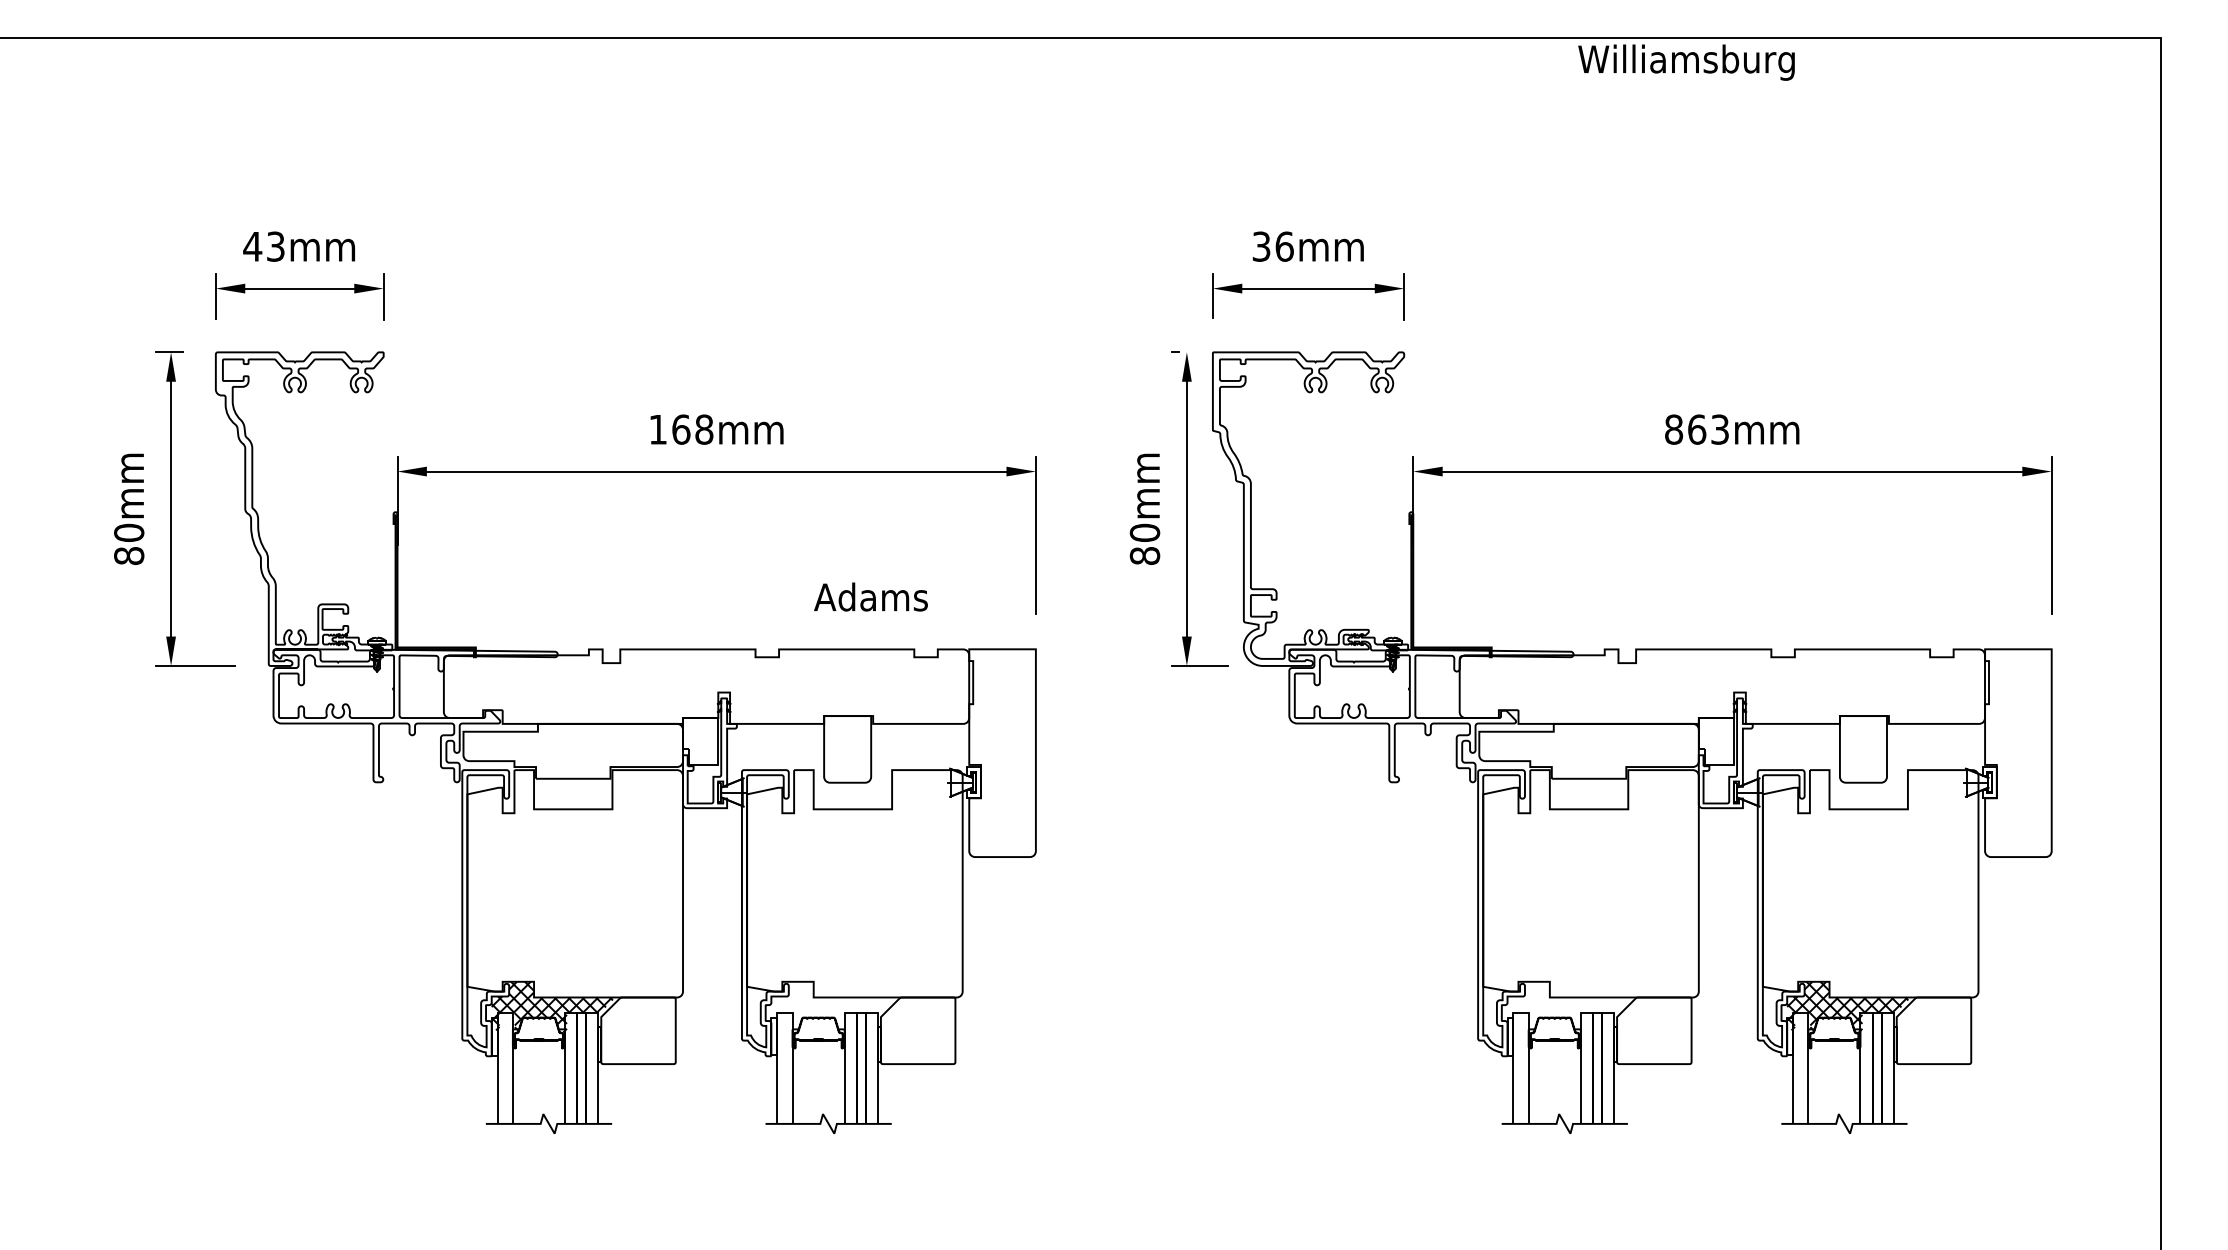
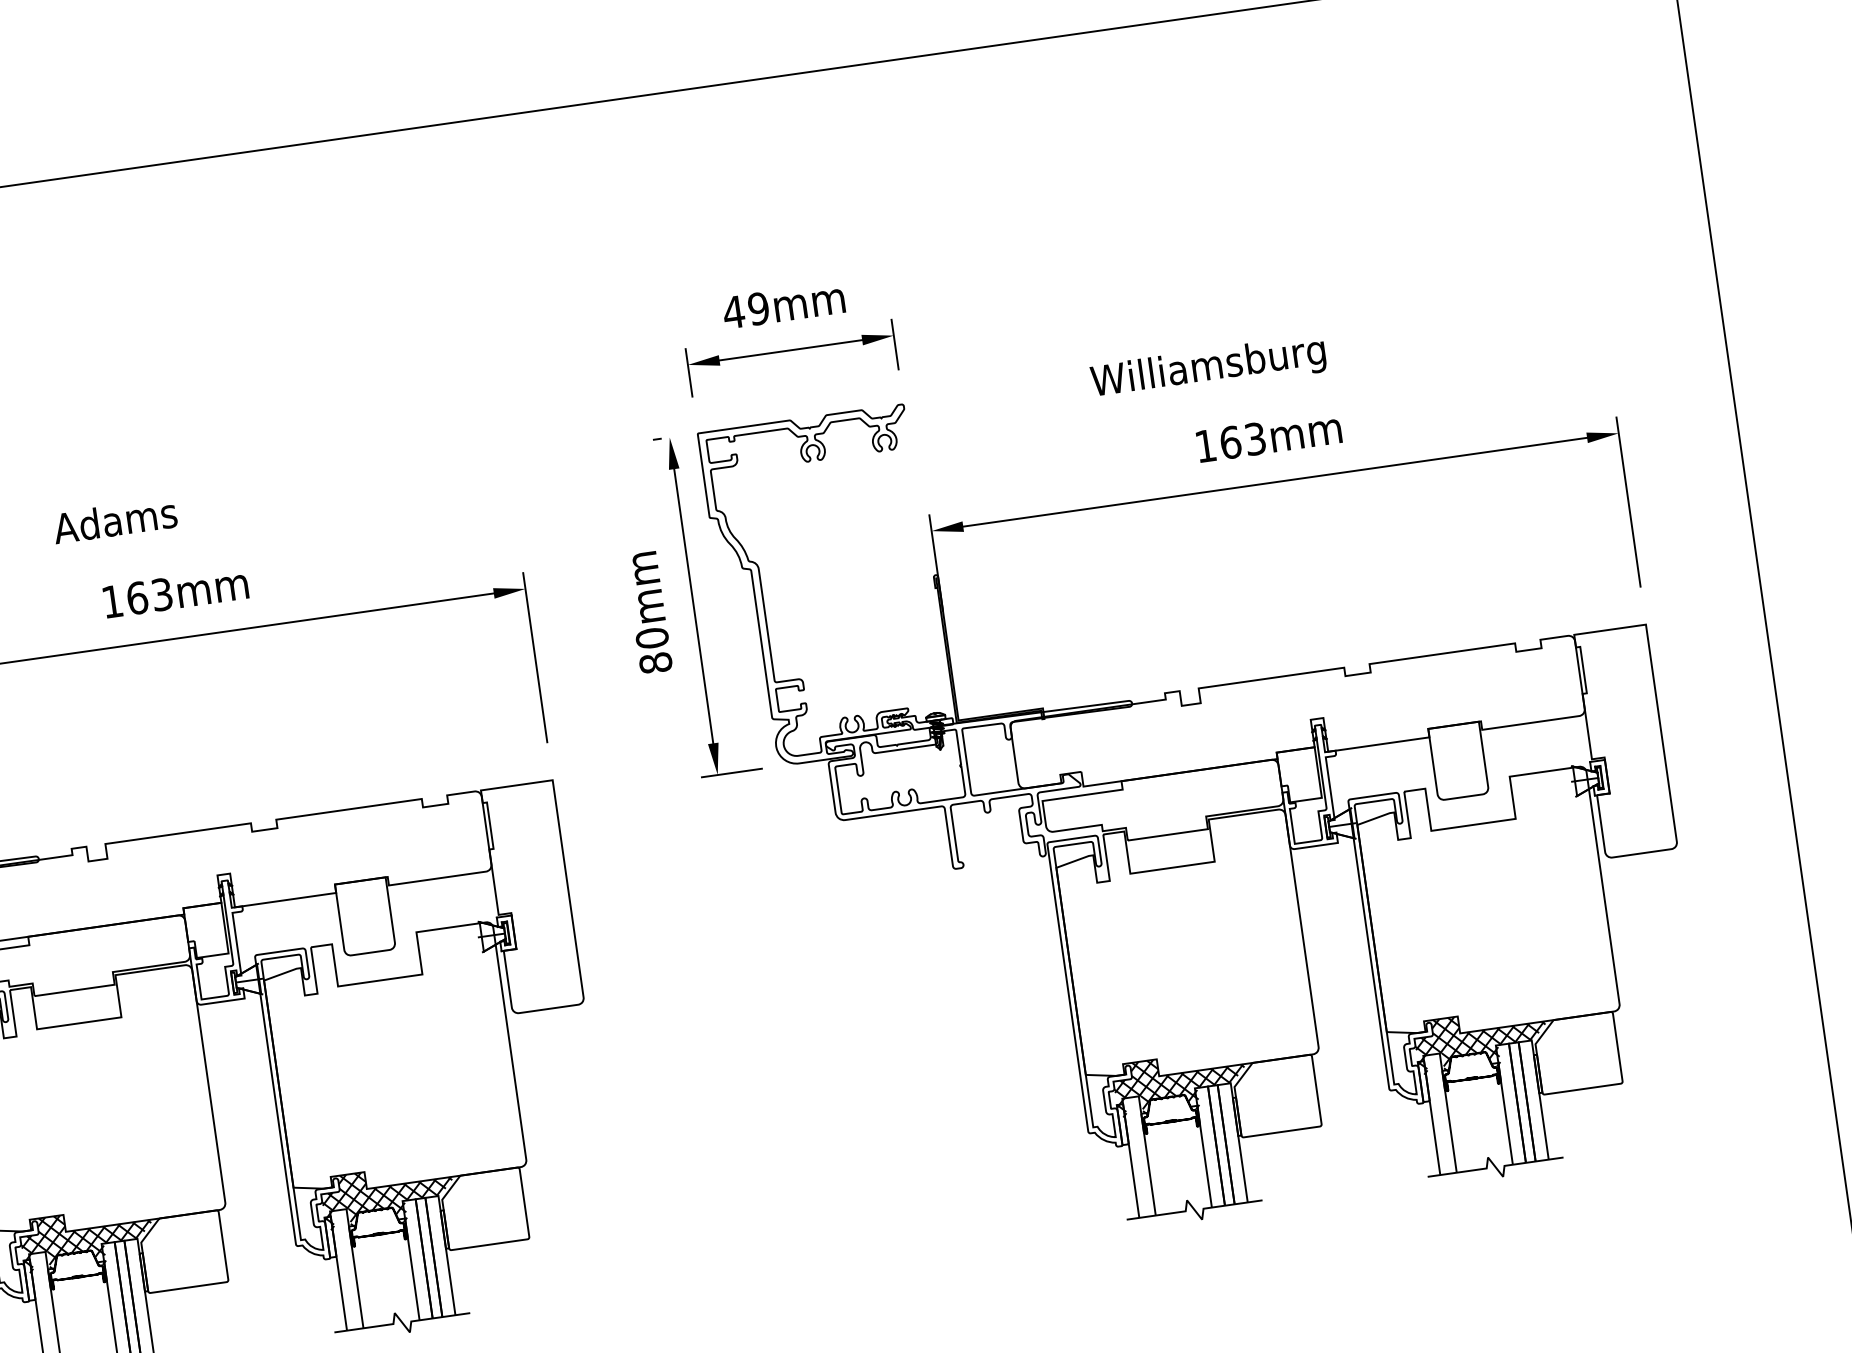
text: (1686, 62) -> (1208, 368), moved
text: (1272, 246) -> (745, 310), 36mm -> 49mm
text: (704, 429) -> (162, 594), 168mm -> 163mm
text: (1674, 429) -> (1206, 445), 863mm -> 163mm
text: (870, 596) -> (114, 519), moved
hatch: (831, 1006) -> (387, 1195), added
hatch: (1567, 1006) -> (1179, 1083), added

